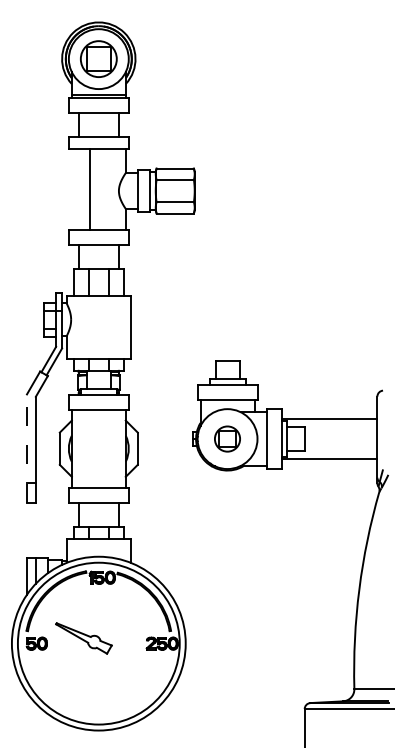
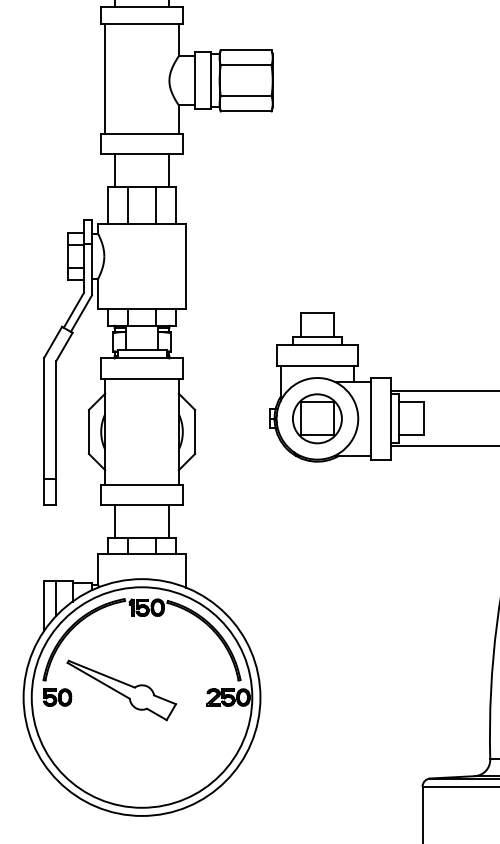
line: (89, 189) -> (104, 78), moved
part: (227, 438) -> (317, 418), size x1.43
line: (27, 448) -> (44, 431), dashed -> solid
part: (83, 638) -> (121, 690), size x1.43

